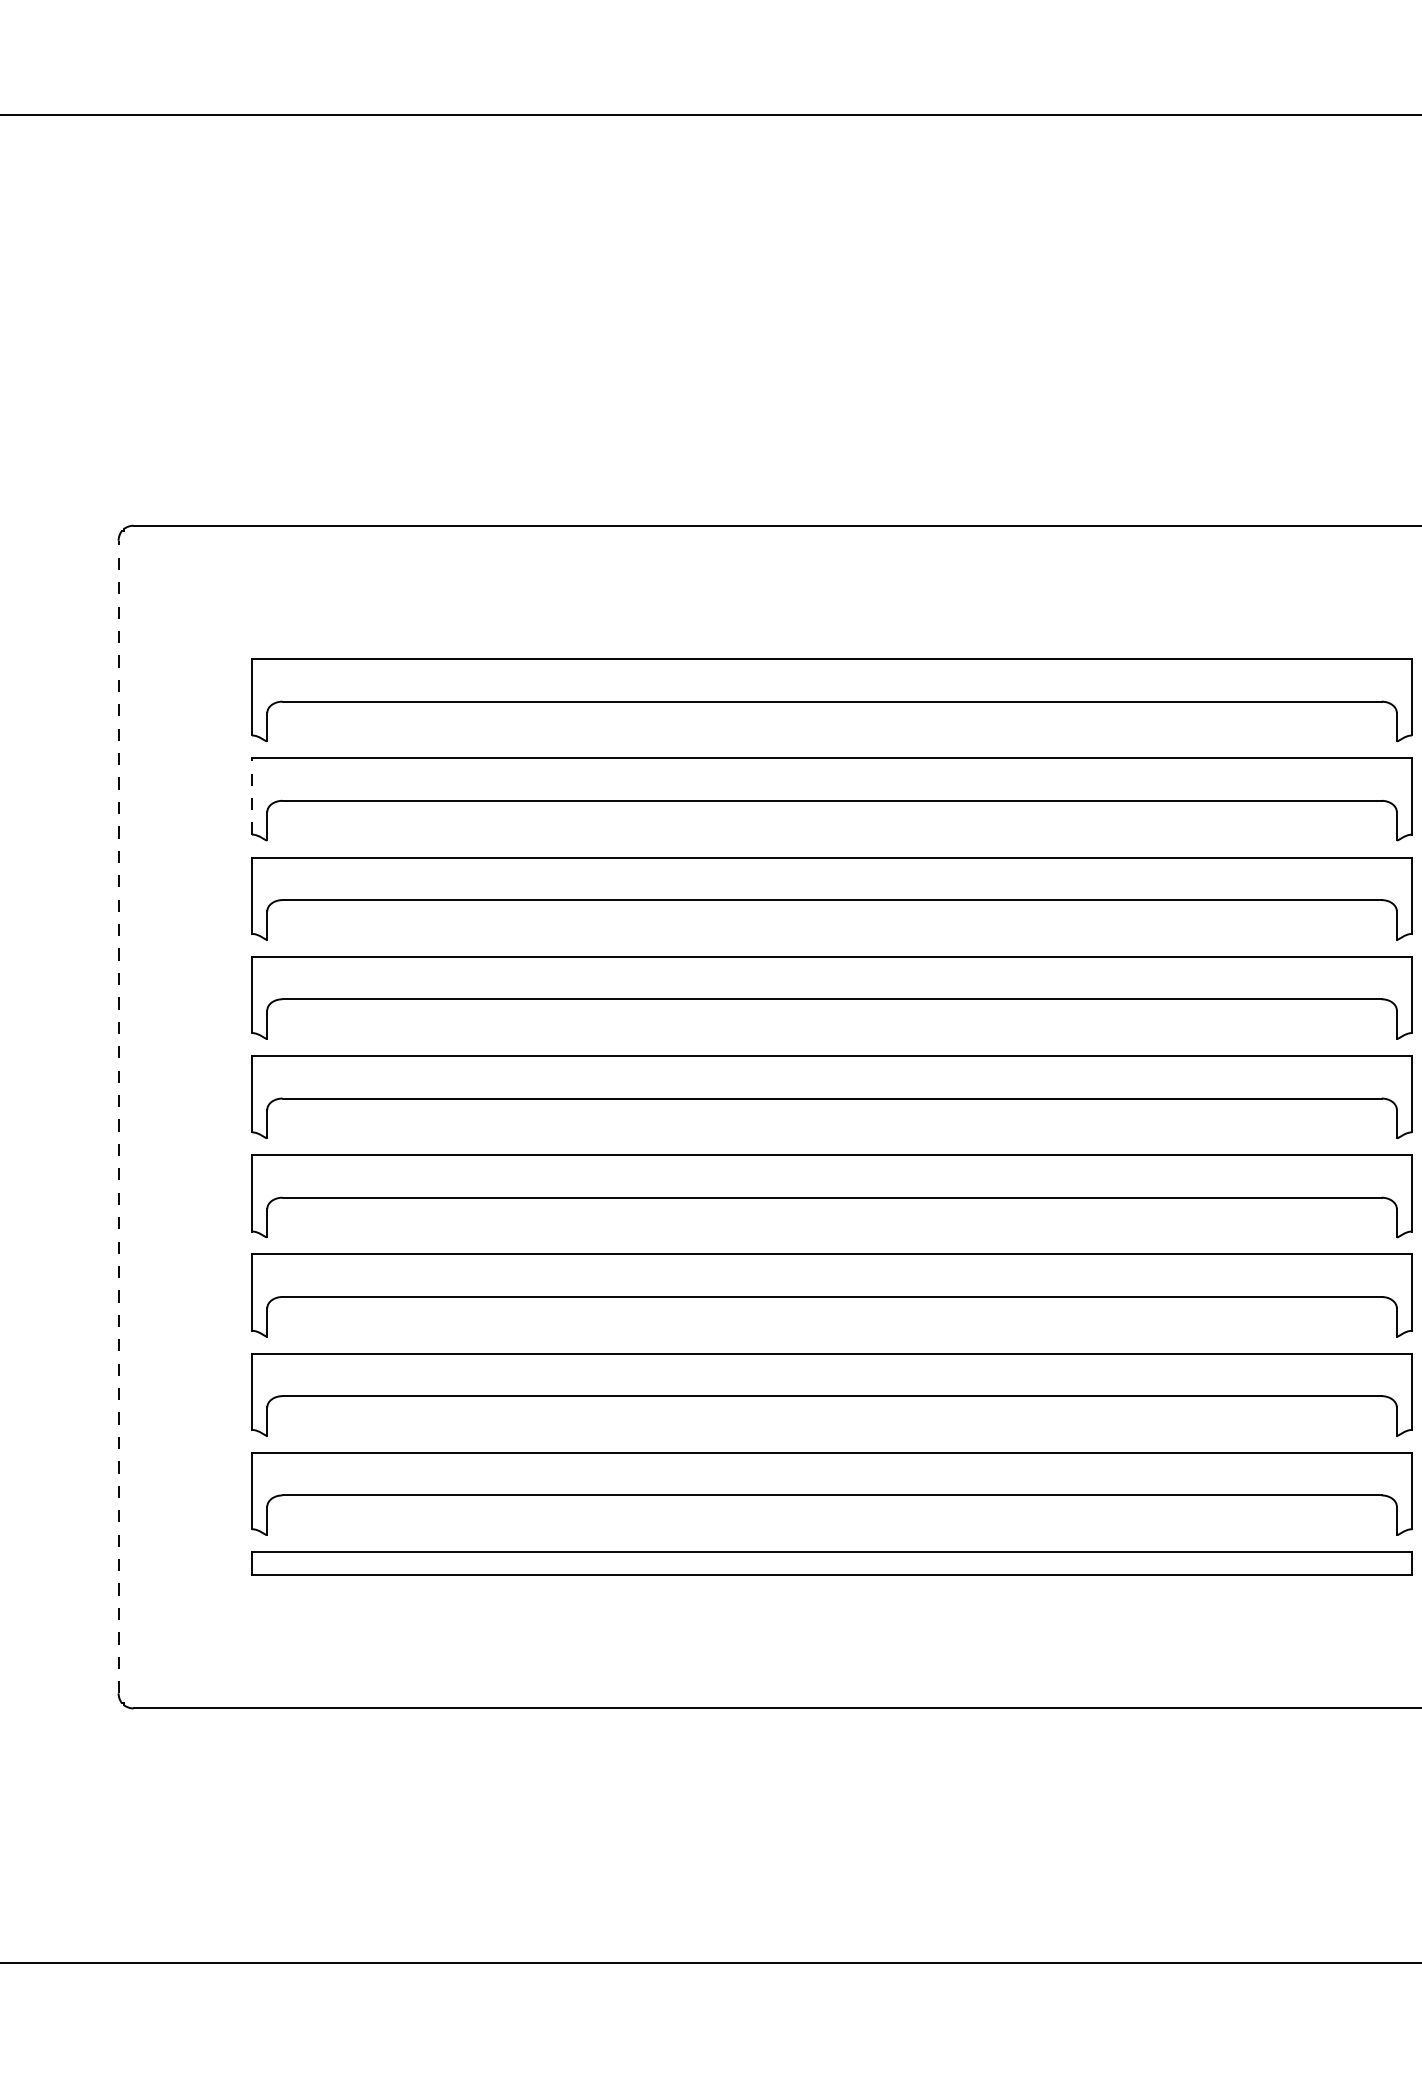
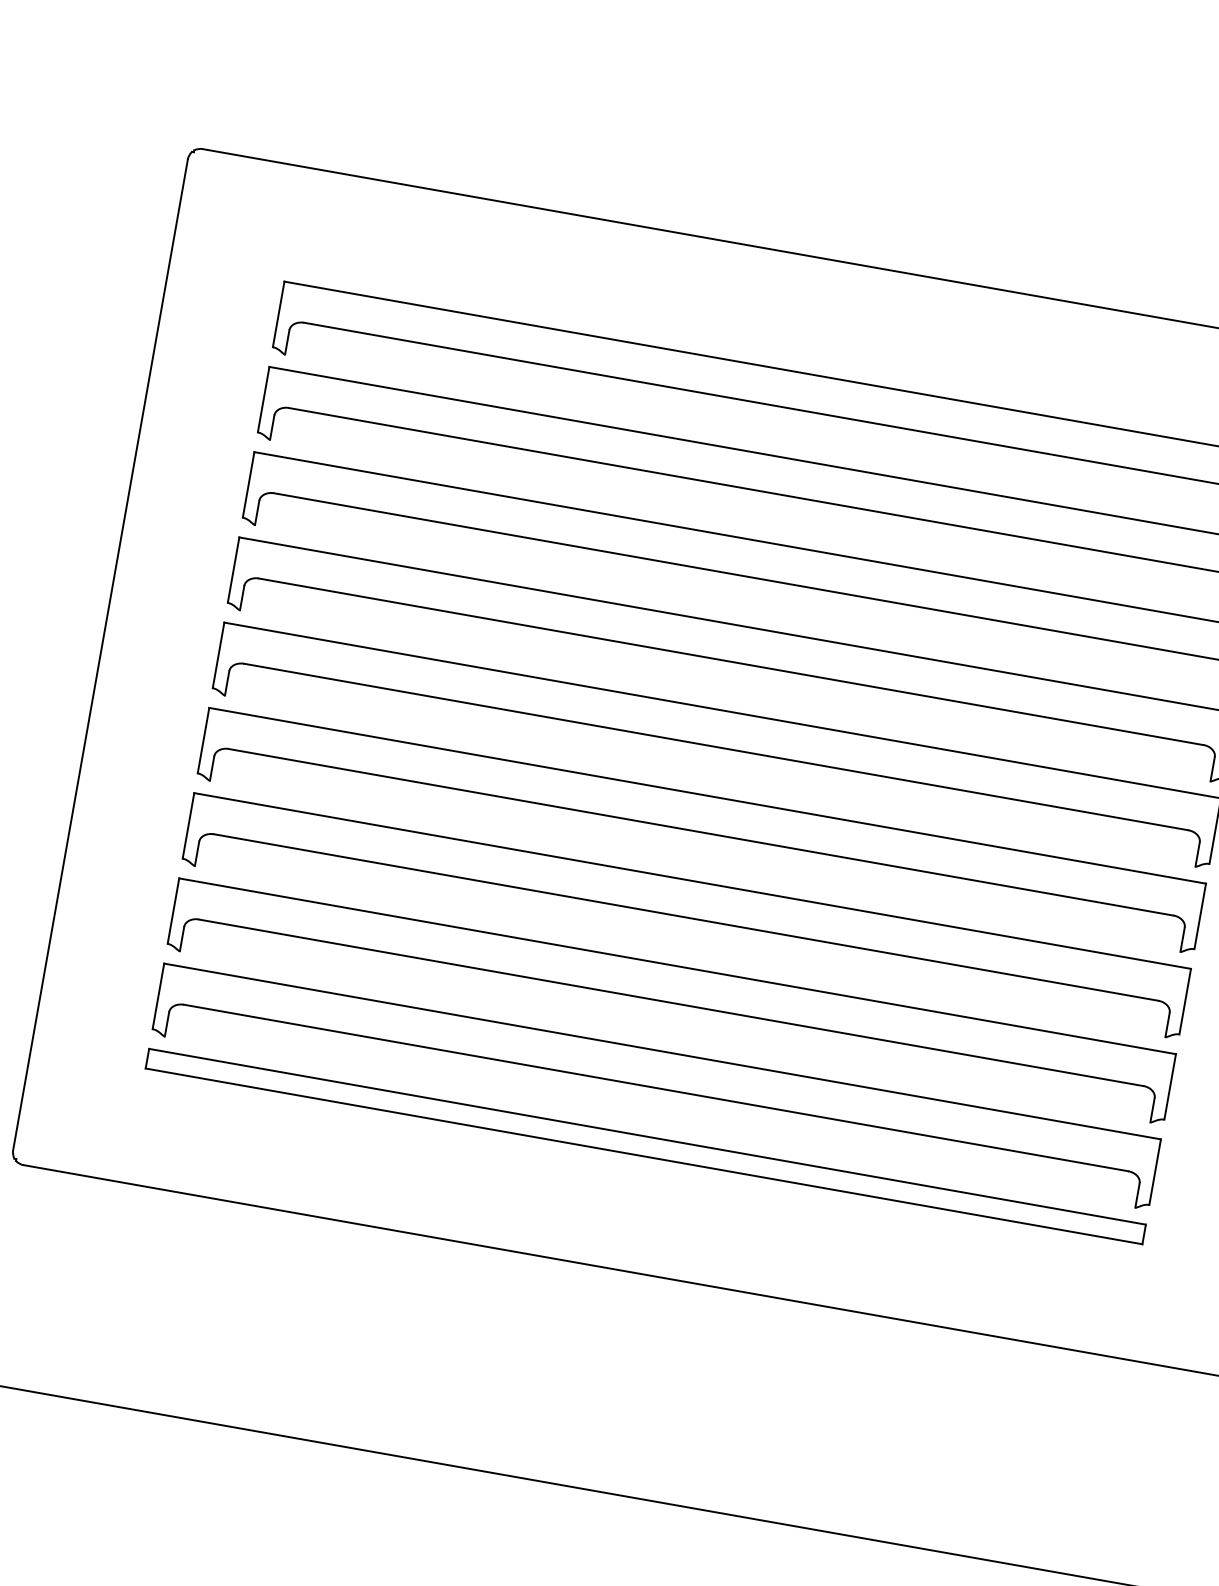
line: (252, 796) -> (264, 399), dashed -> solid
line: (118, 1116) -> (100, 654), dashed -> solid

